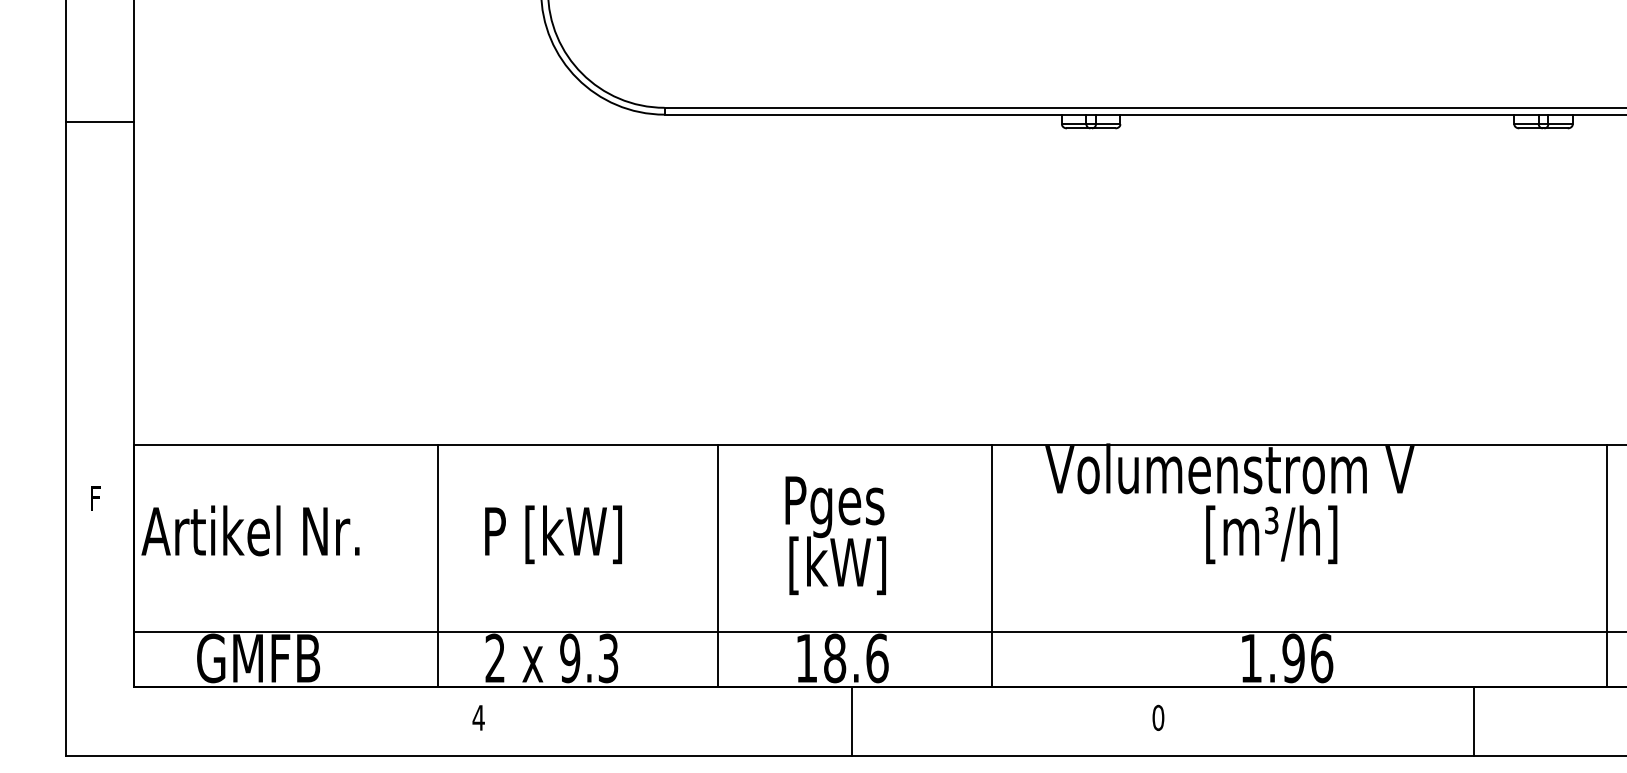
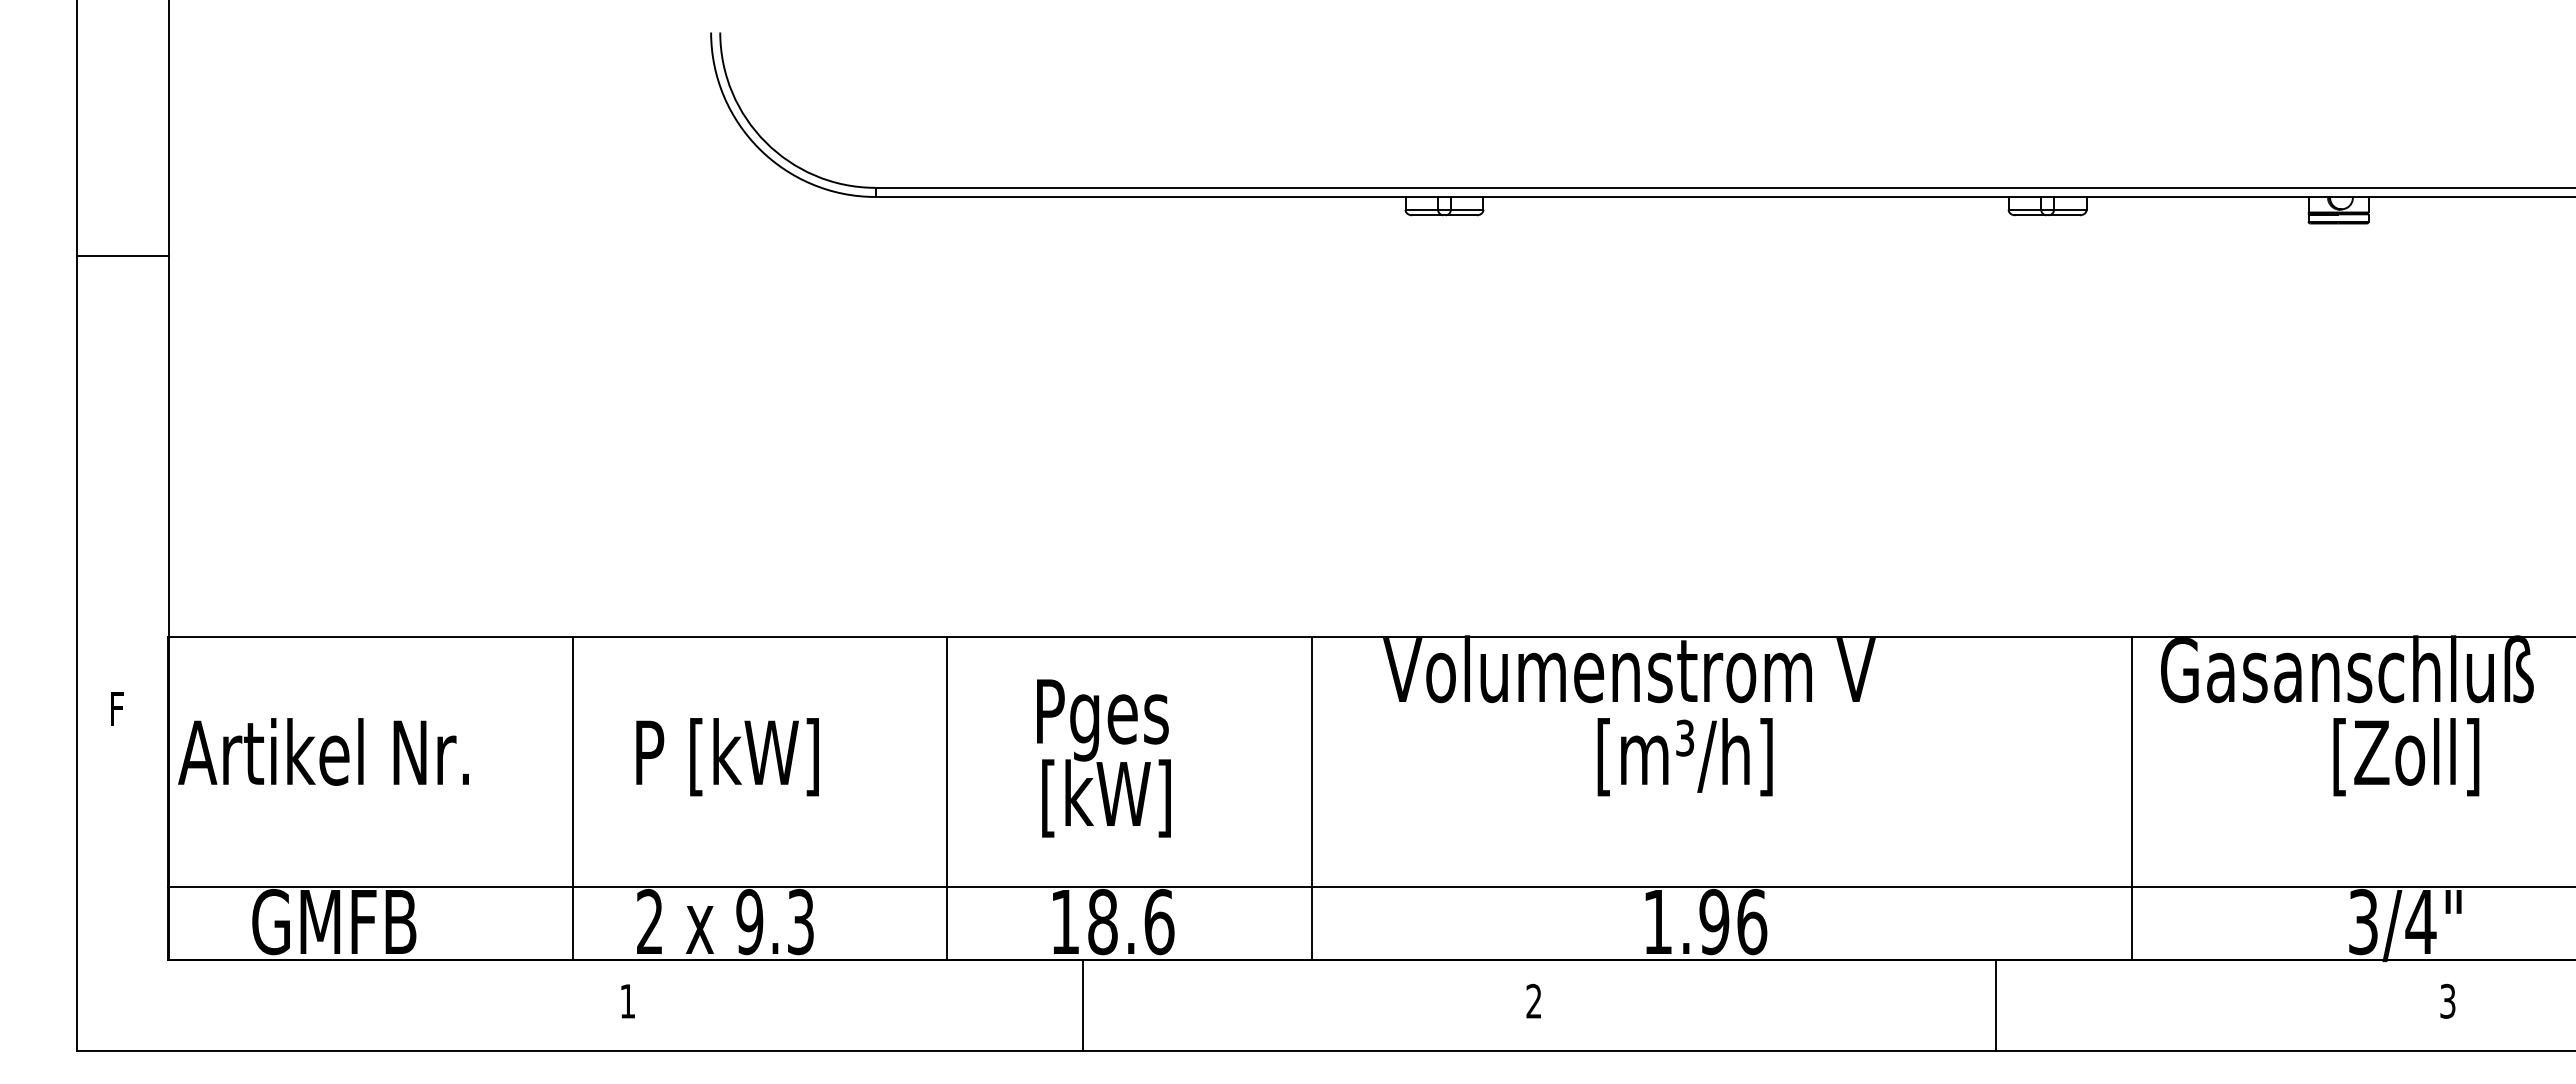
line: (99, 121) -> (122, 256), moved
text: (1157, 717) -> (1533, 1000), 0 -> 2
text: (478, 718) -> (627, 1001), 4 -> 1
line: (851, 721) -> (1082, 1005), moved
line: (1474, 721) -> (1996, 1005), moved

